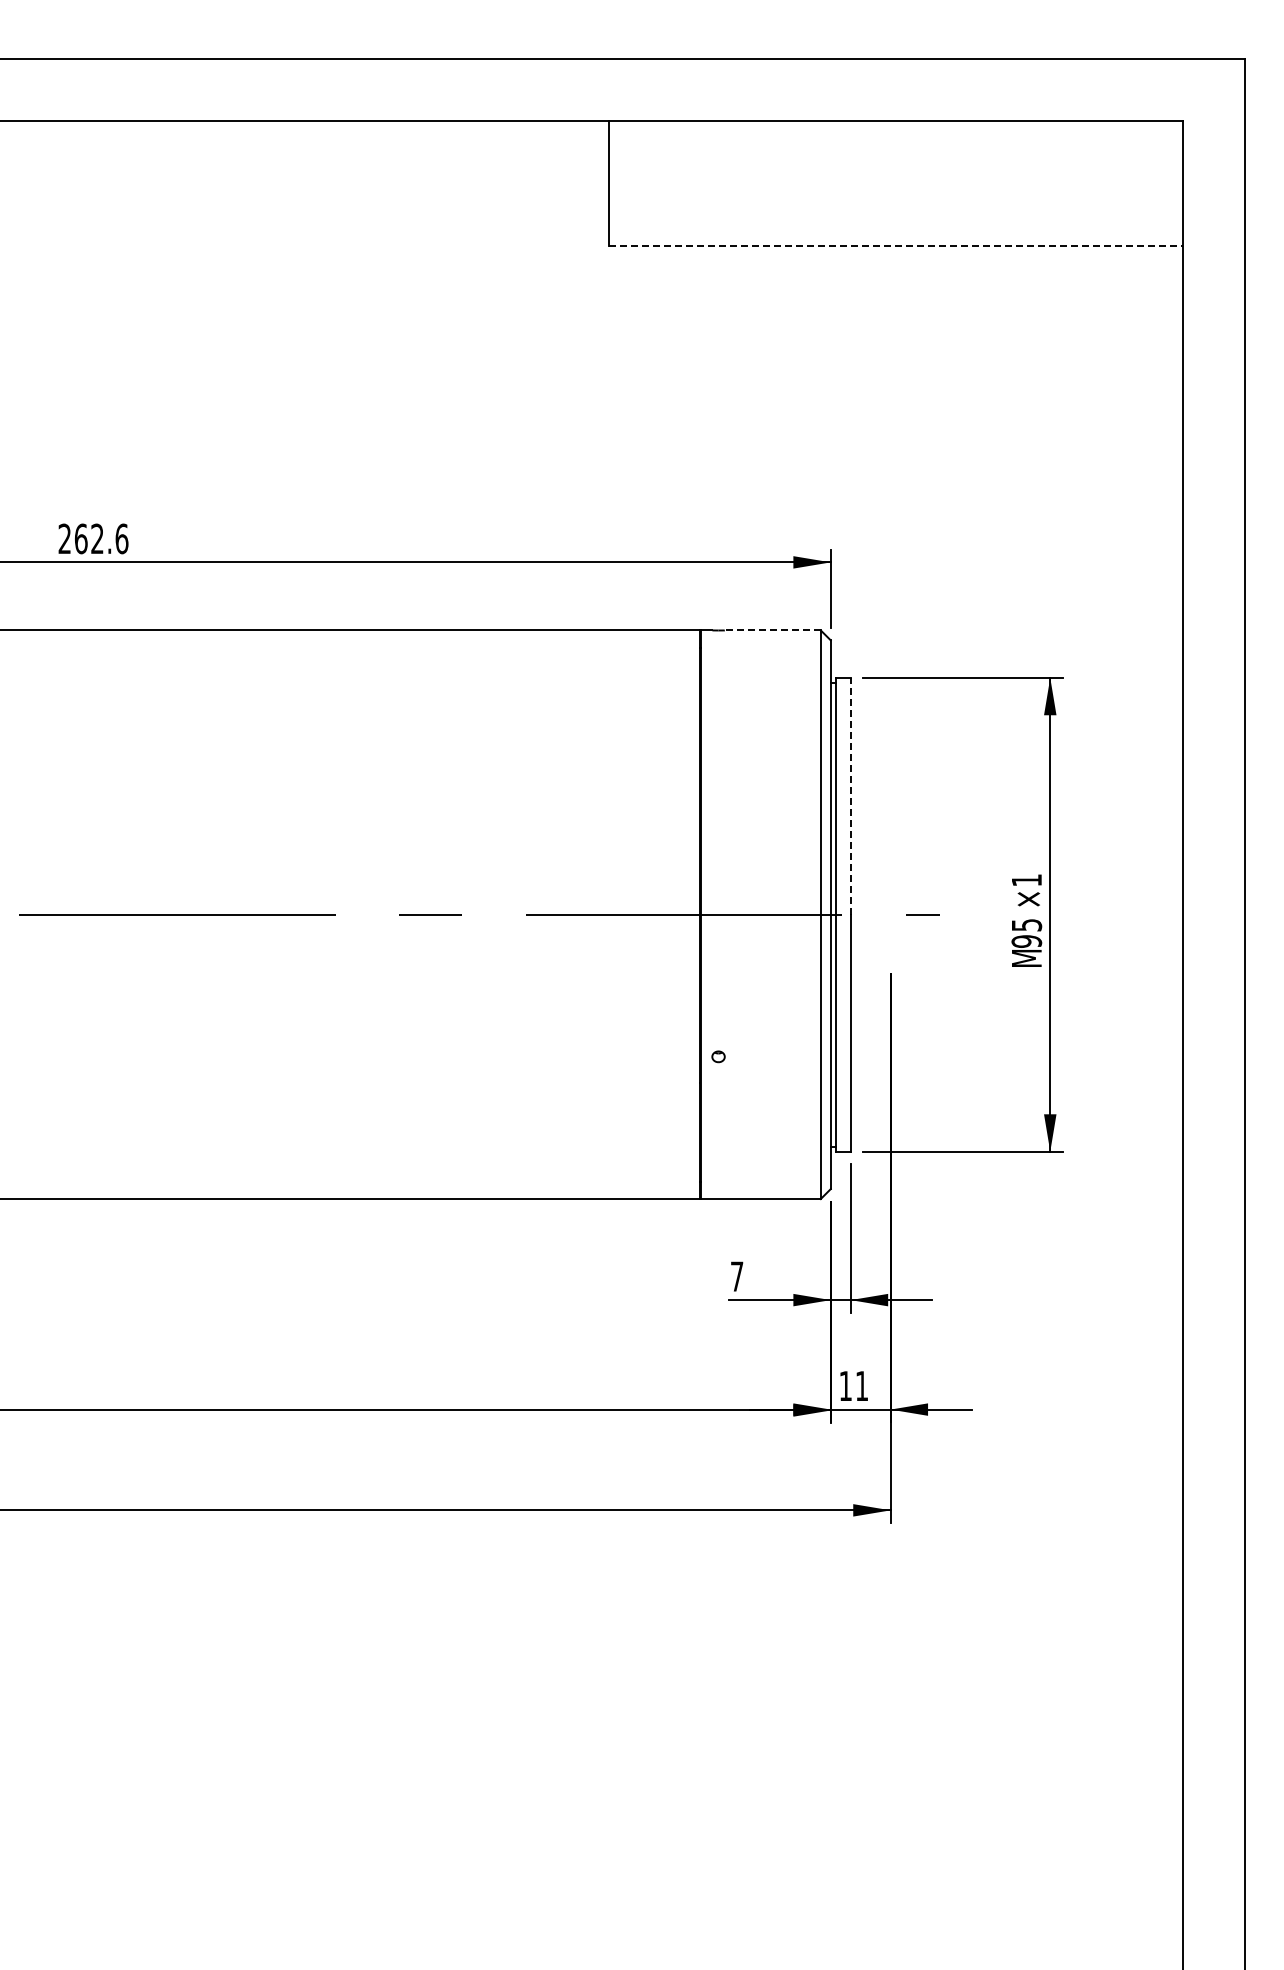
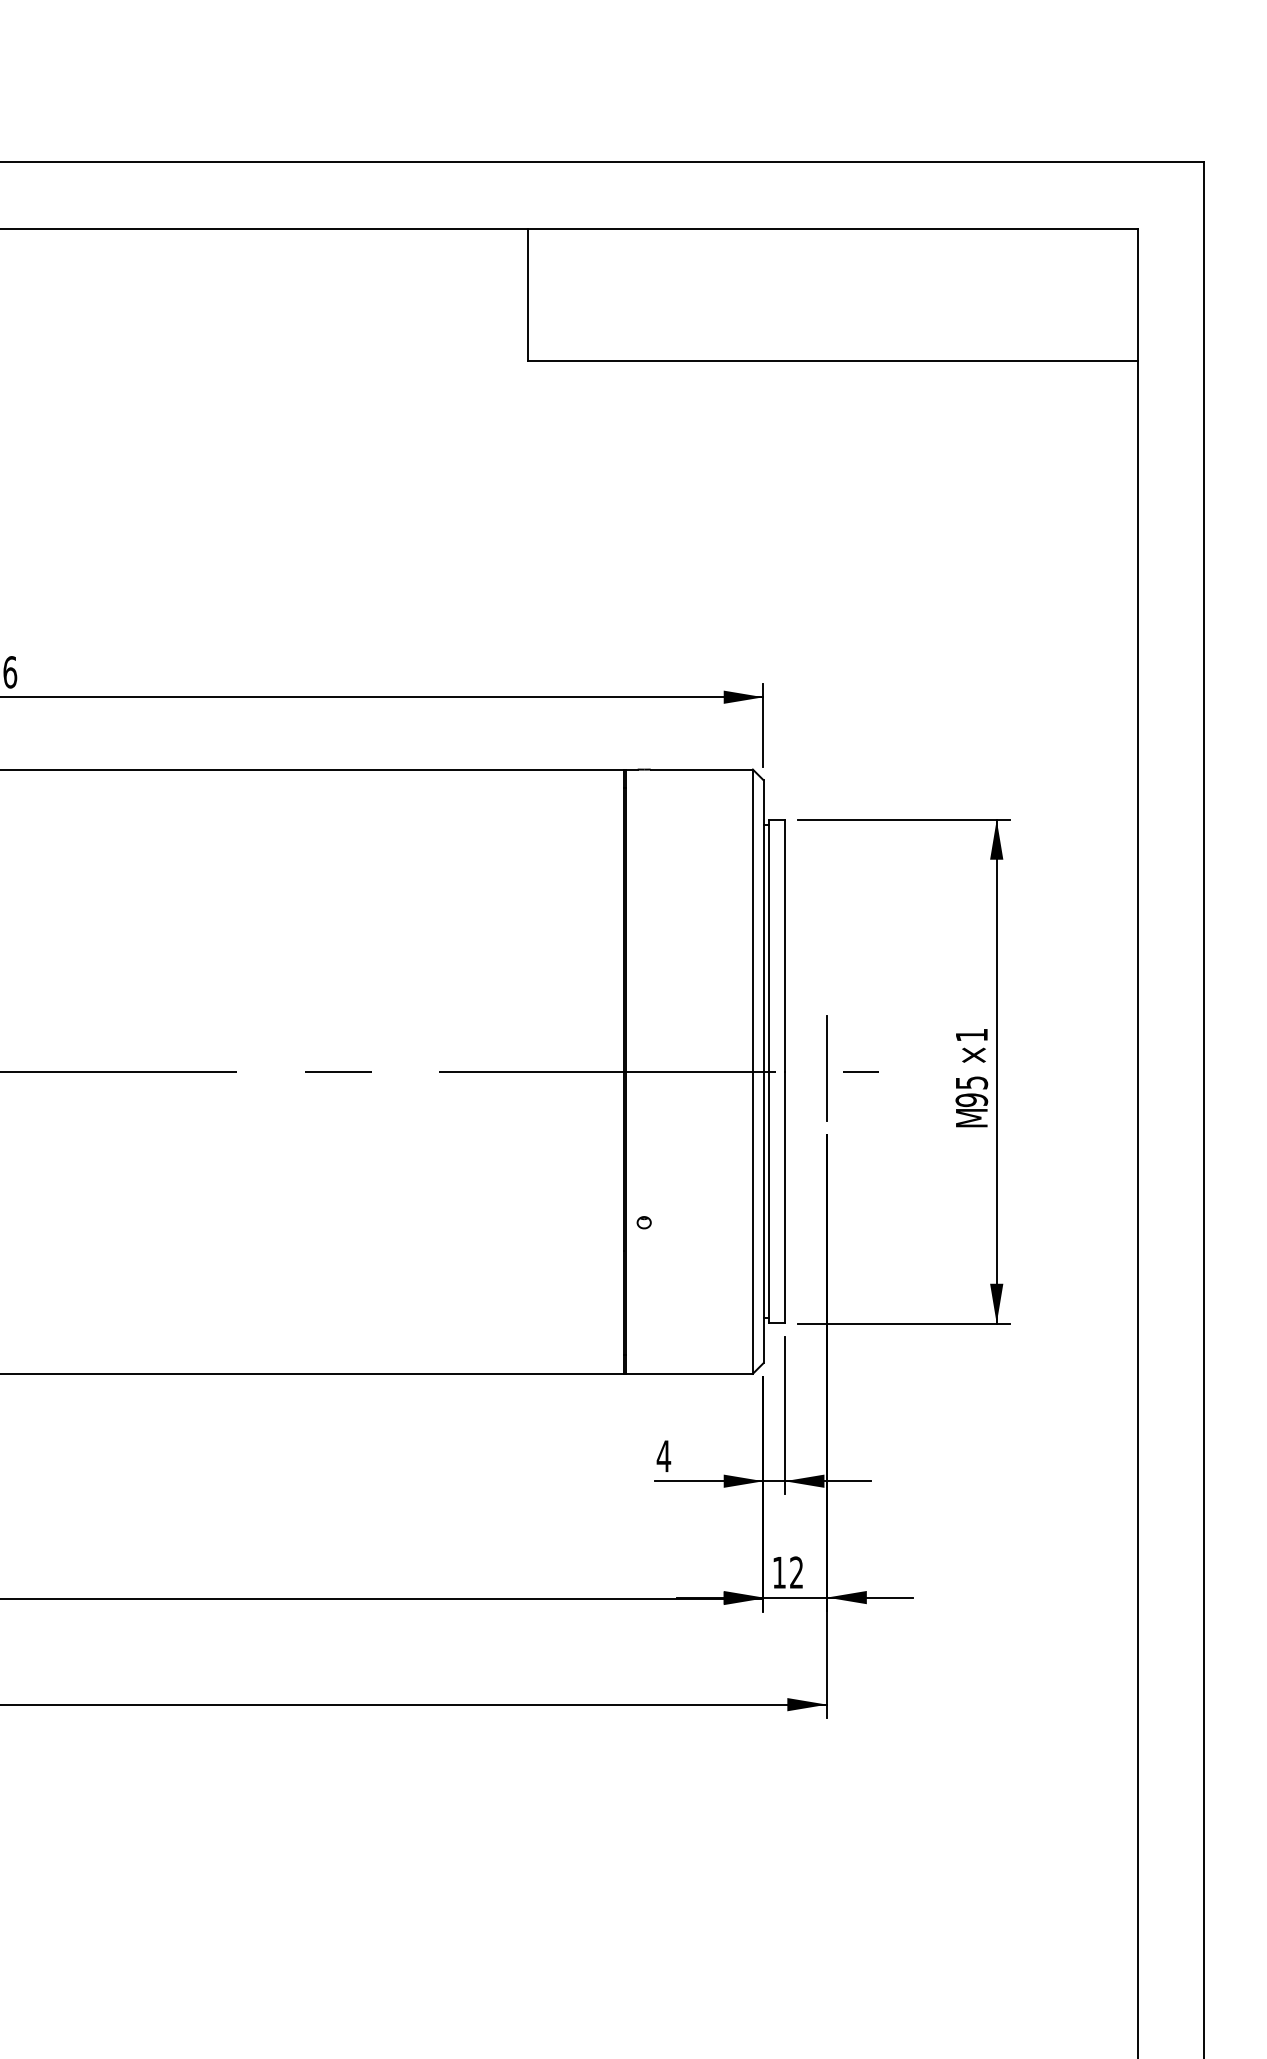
line: (896, 246) -> (833, 361), dashed -> solid
line: (772, 630) -> (701, 769), dashed -> solid
line: (850, 795) -> (784, 944), dashed -> solid
line: (890, 911) -> (826, 1068), added
text: (736, 1276) -> (663, 1456), 7 -> 4
text: (861, 1385) -> (796, 1571), 11 -> 12

